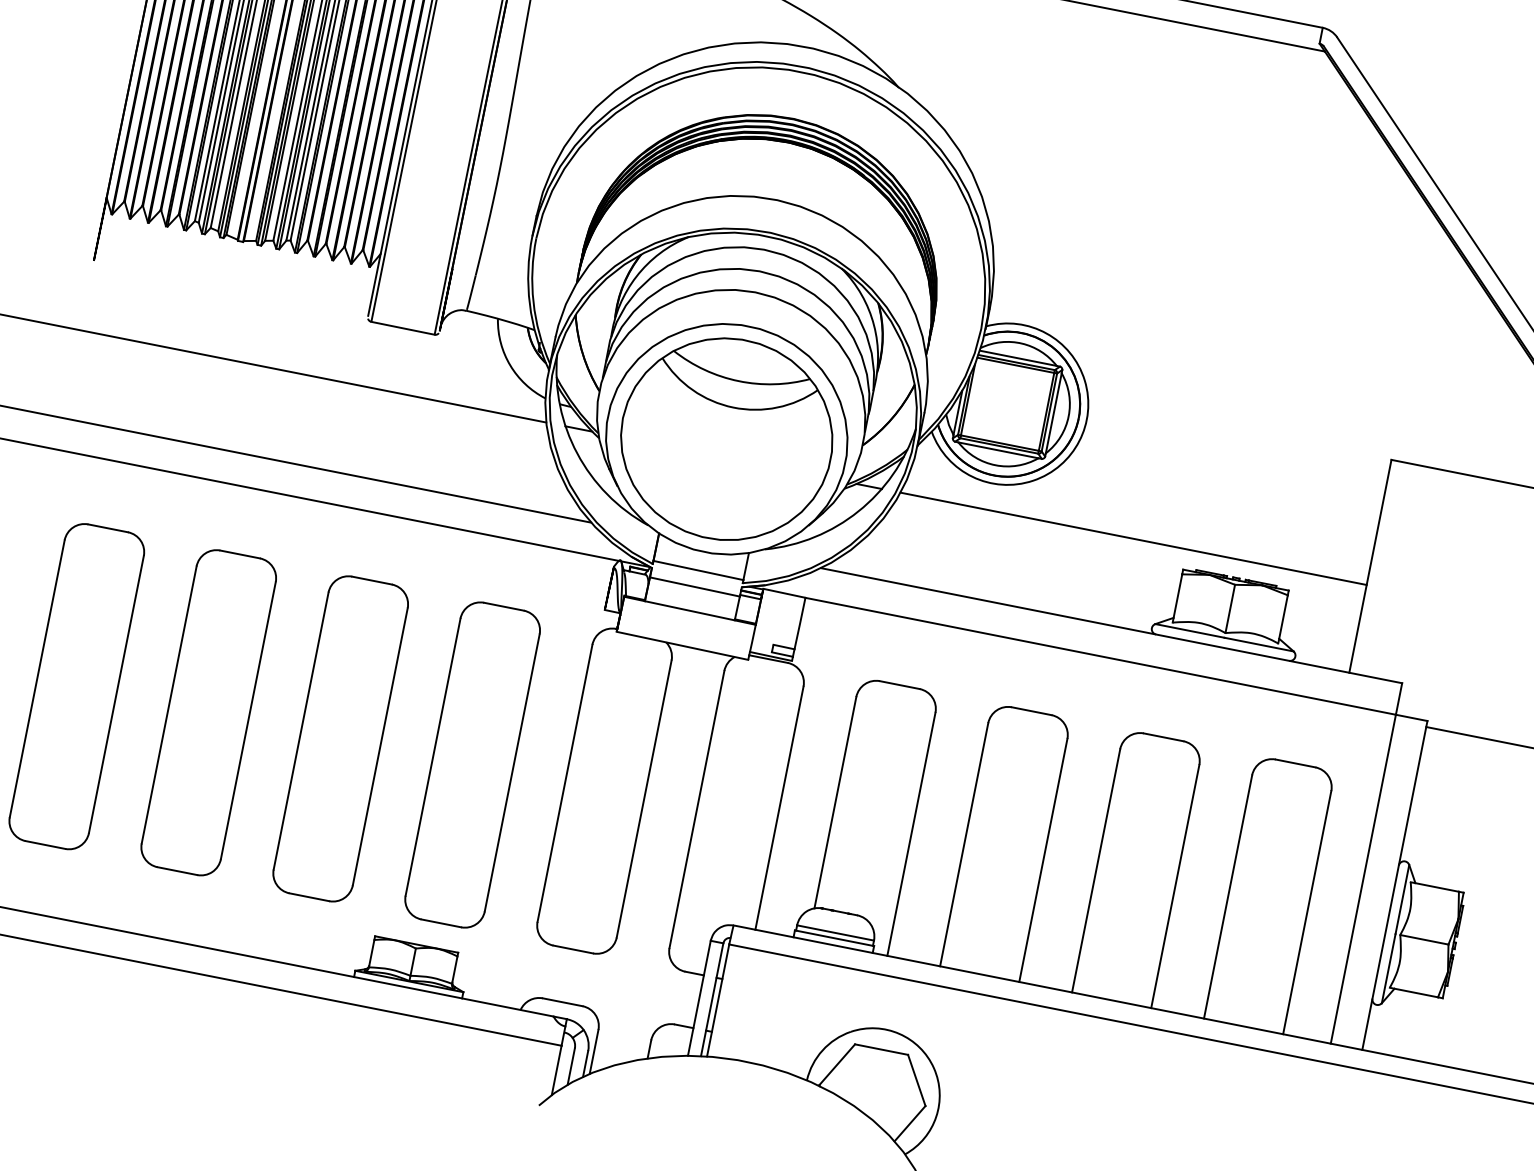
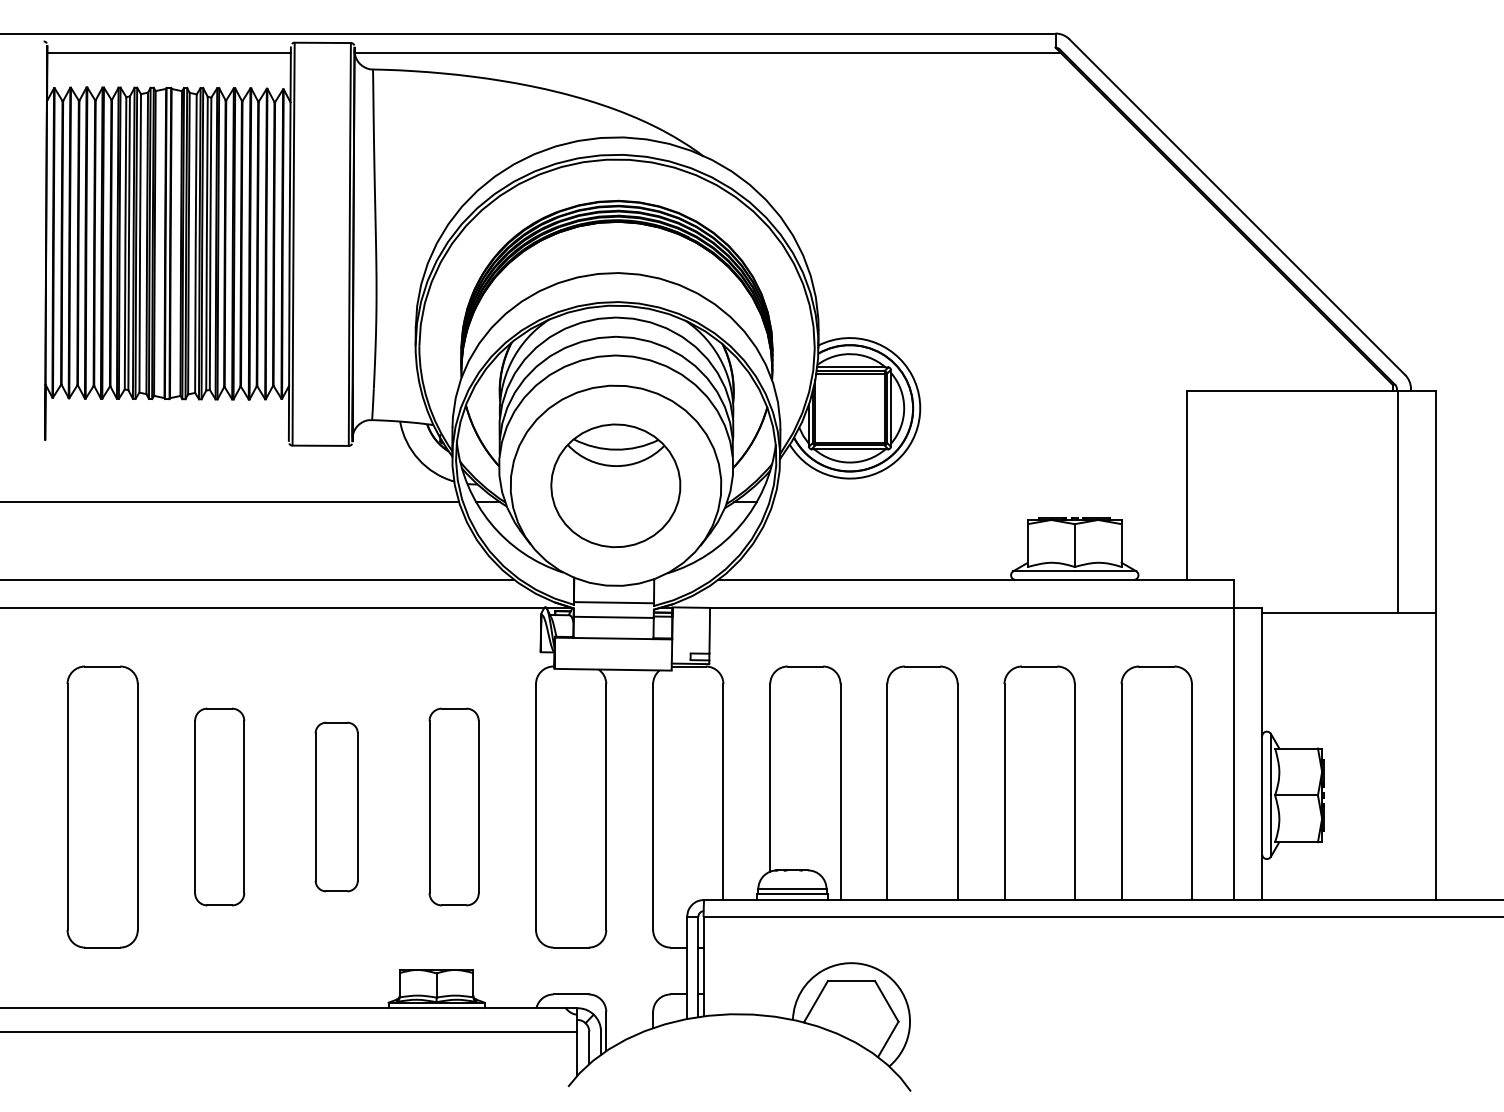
part: (726, 438) -> (615, 485), size x0.7
line: (1133, 539) -> (980, 502), removed
part: (208, 712) -> (219, 806), size x0.7
part: (340, 738) -> (336, 806), size x0.6
part: (473, 764) -> (454, 806), size x0.7

